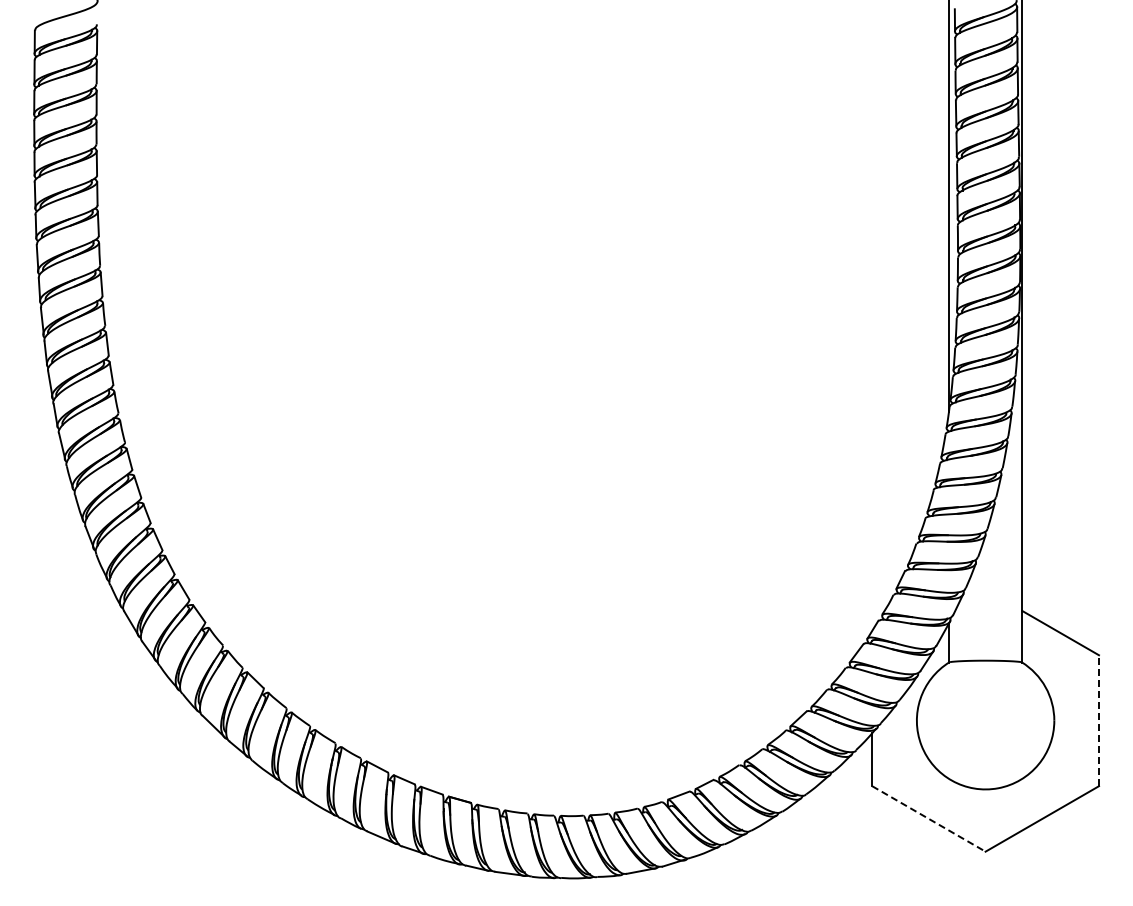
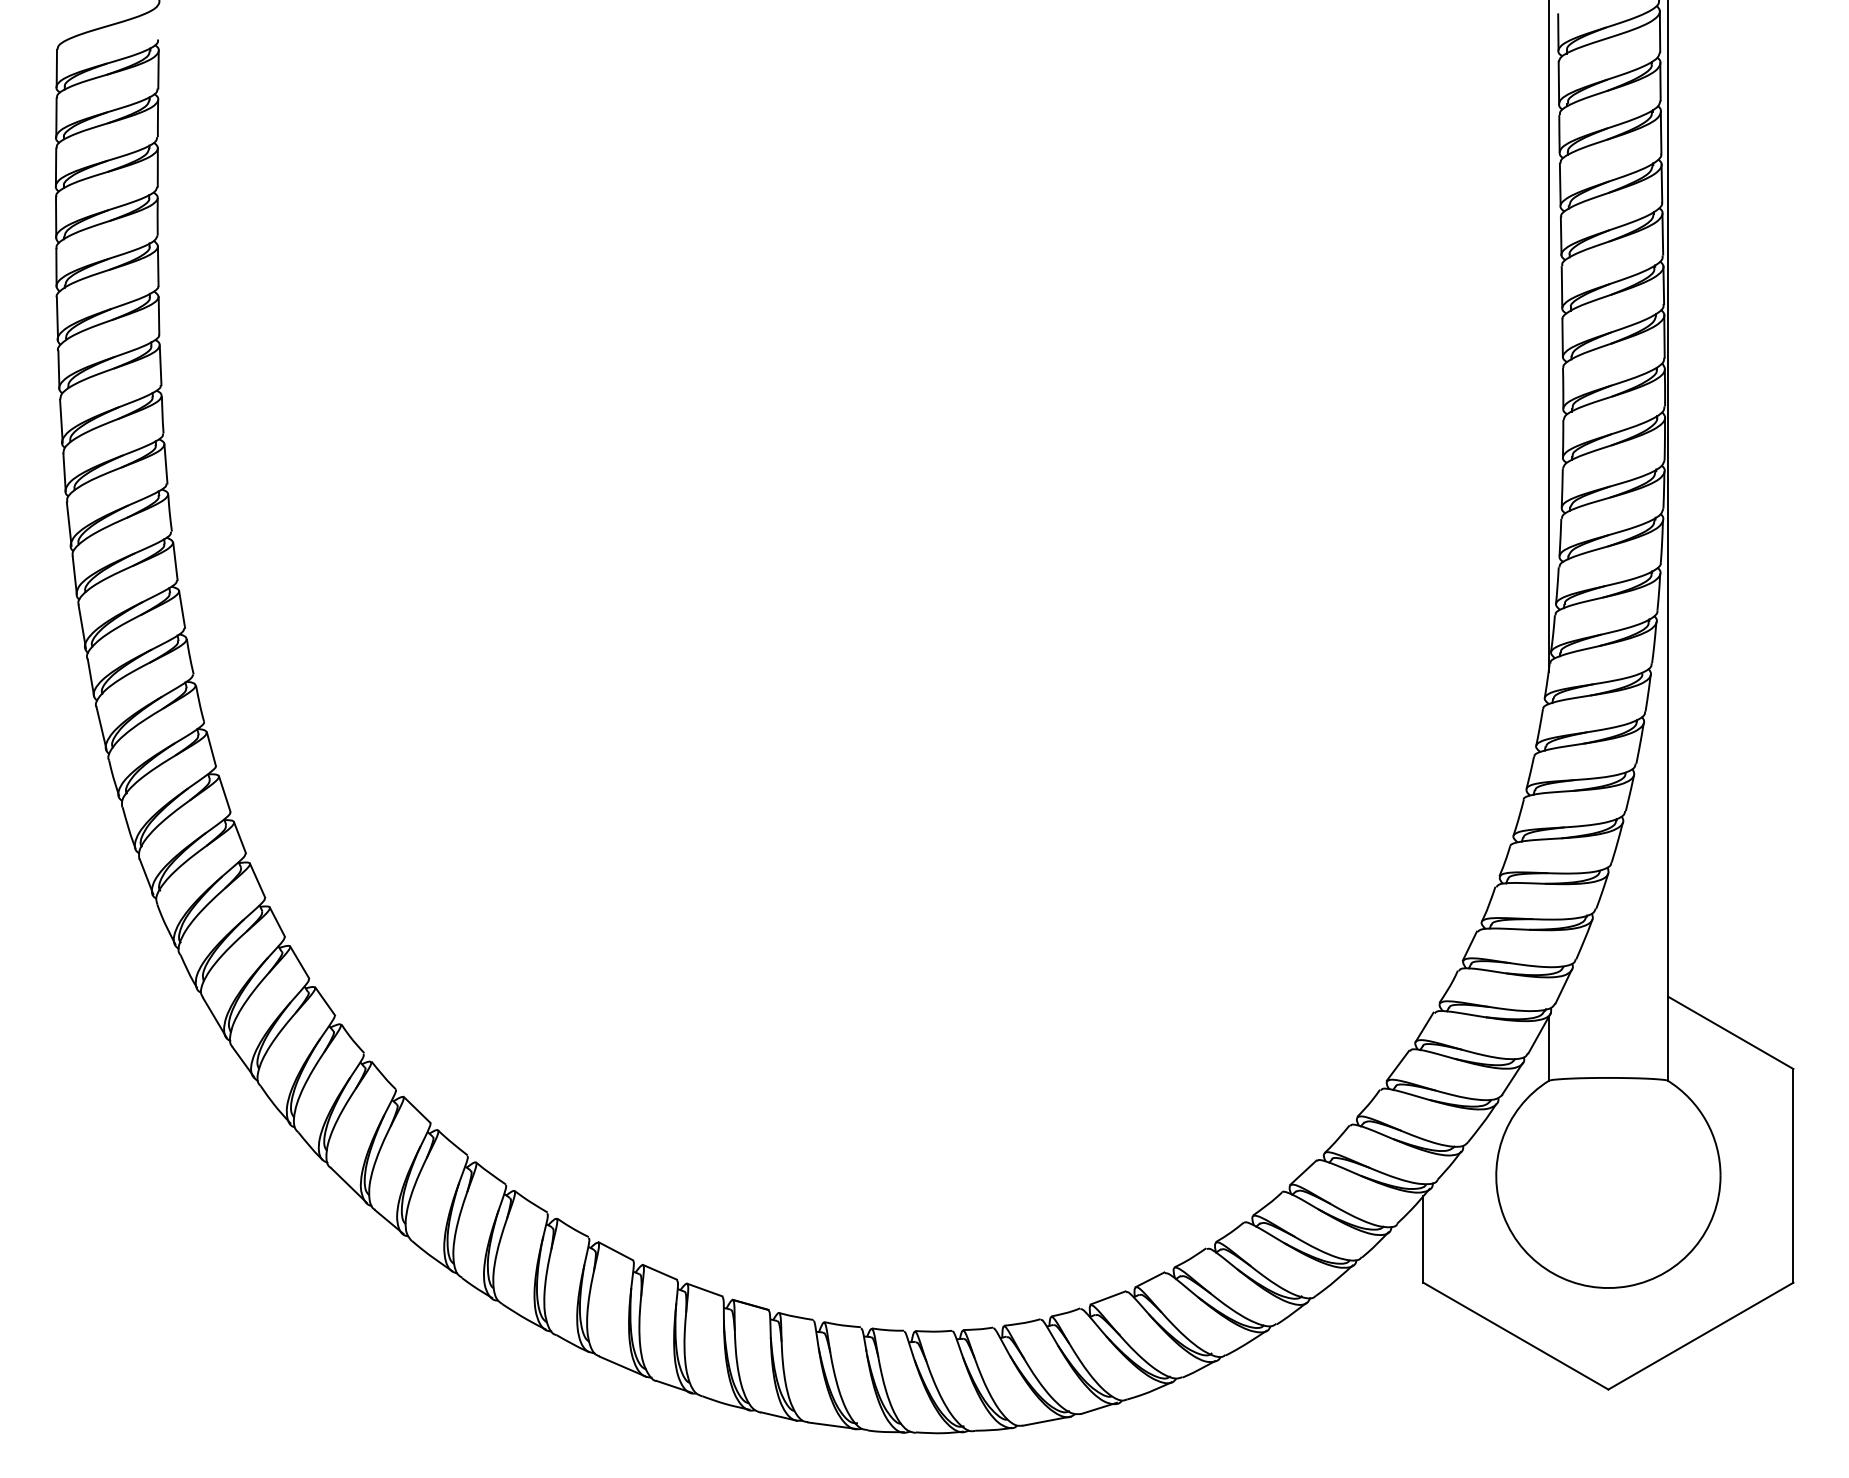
line: (1099, 720) -> (1794, 1175), dashed -> solid
line: (929, 819) -> (1516, 1337), dashed -> solid

